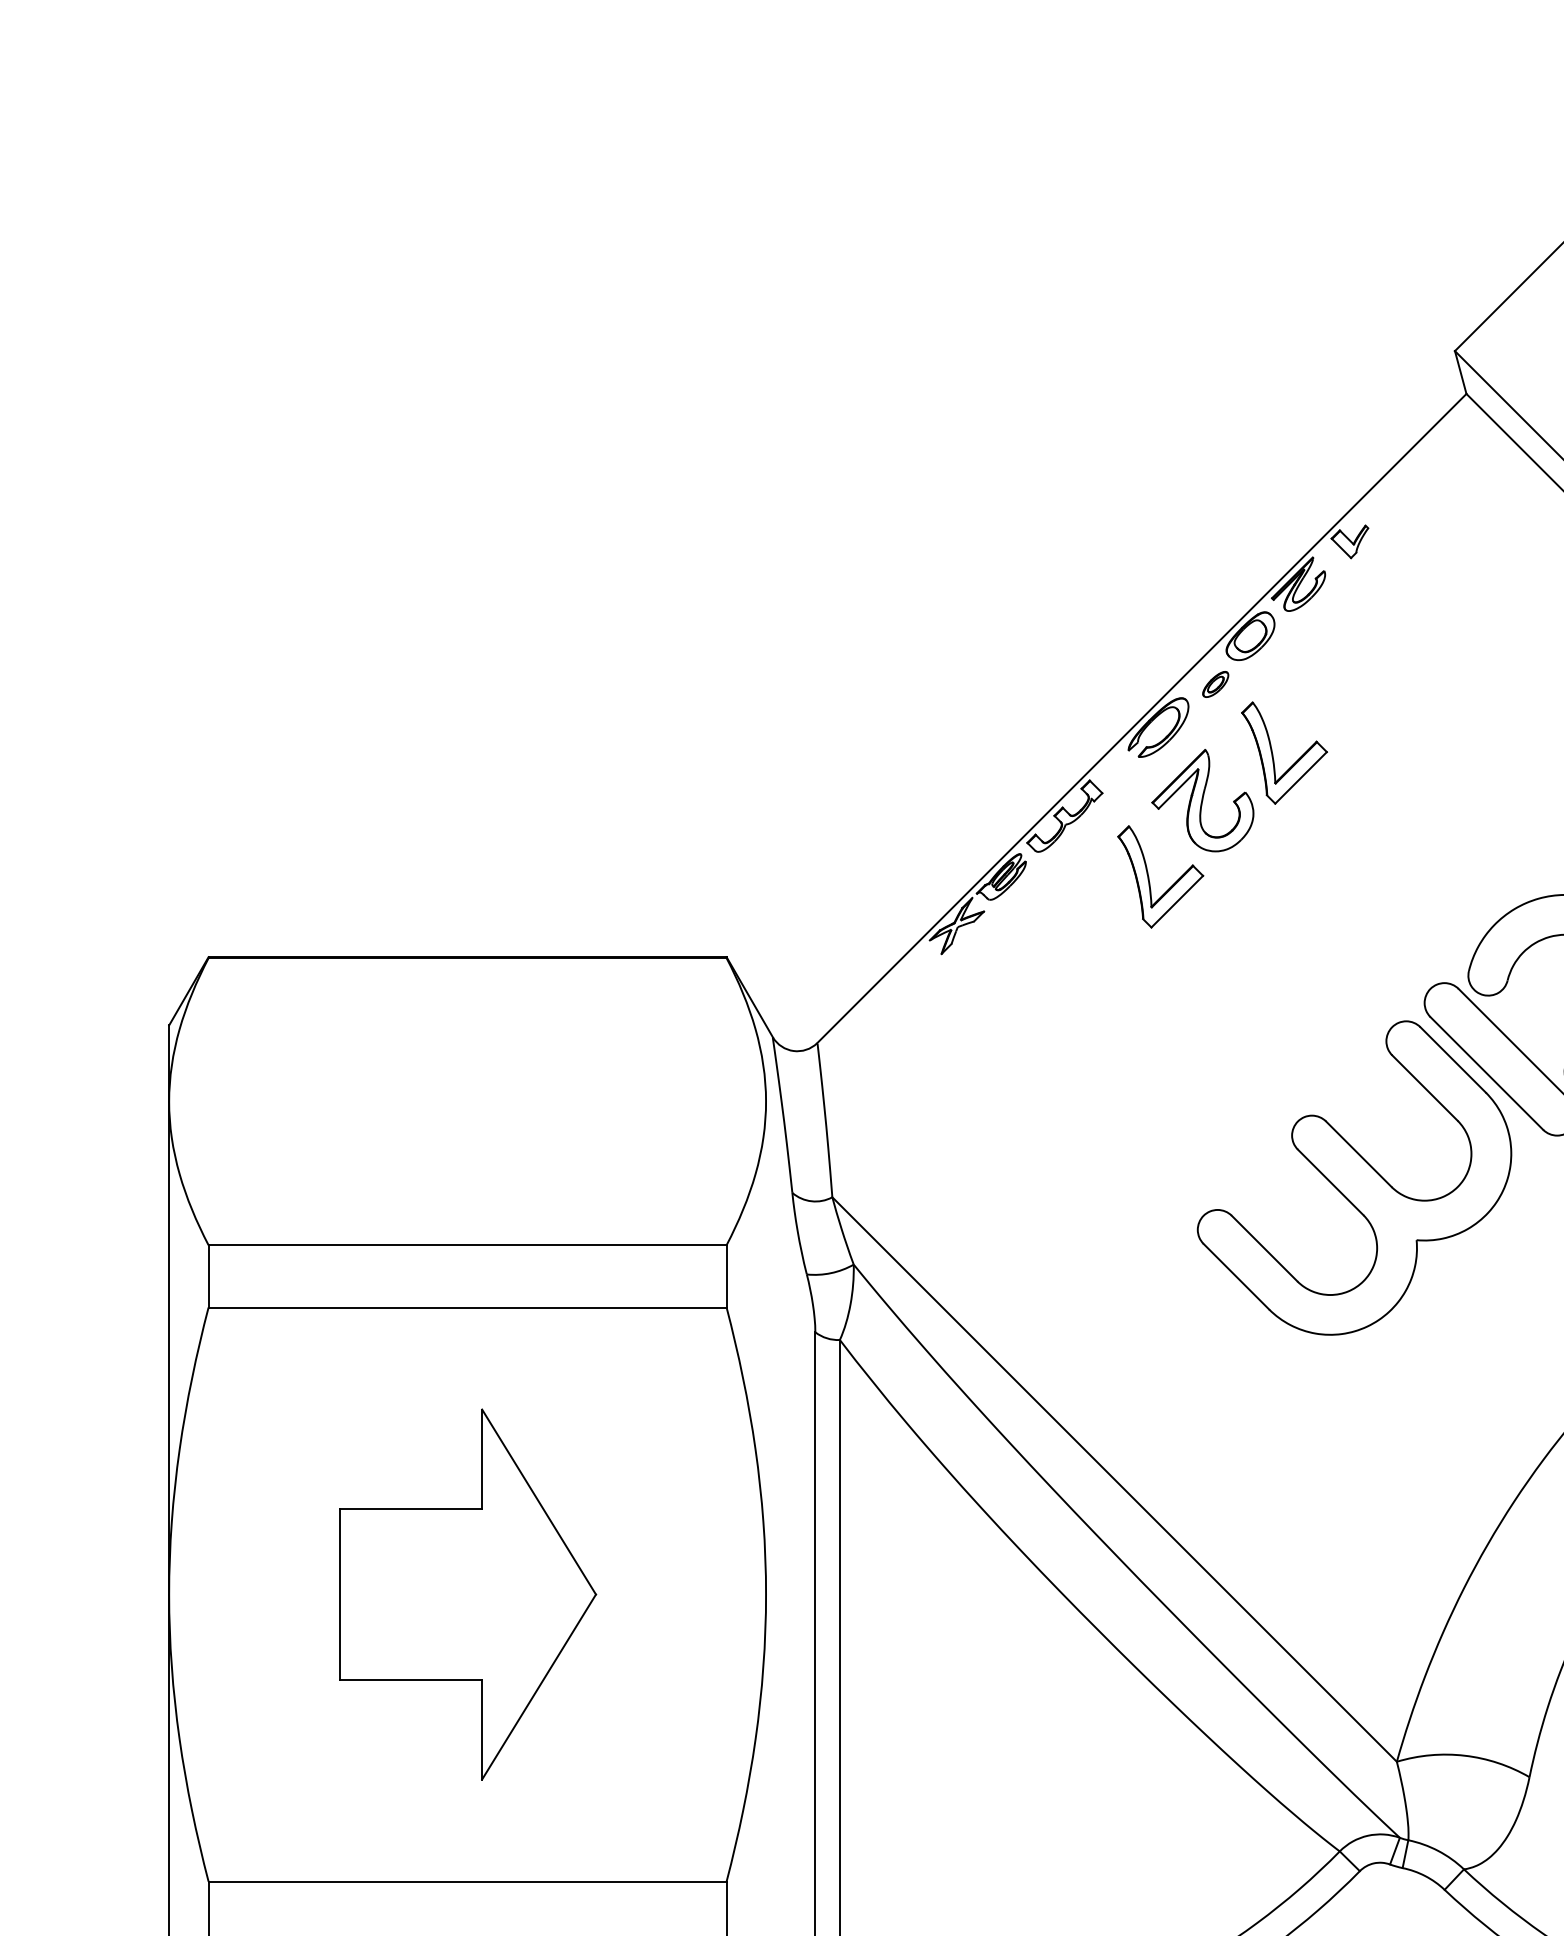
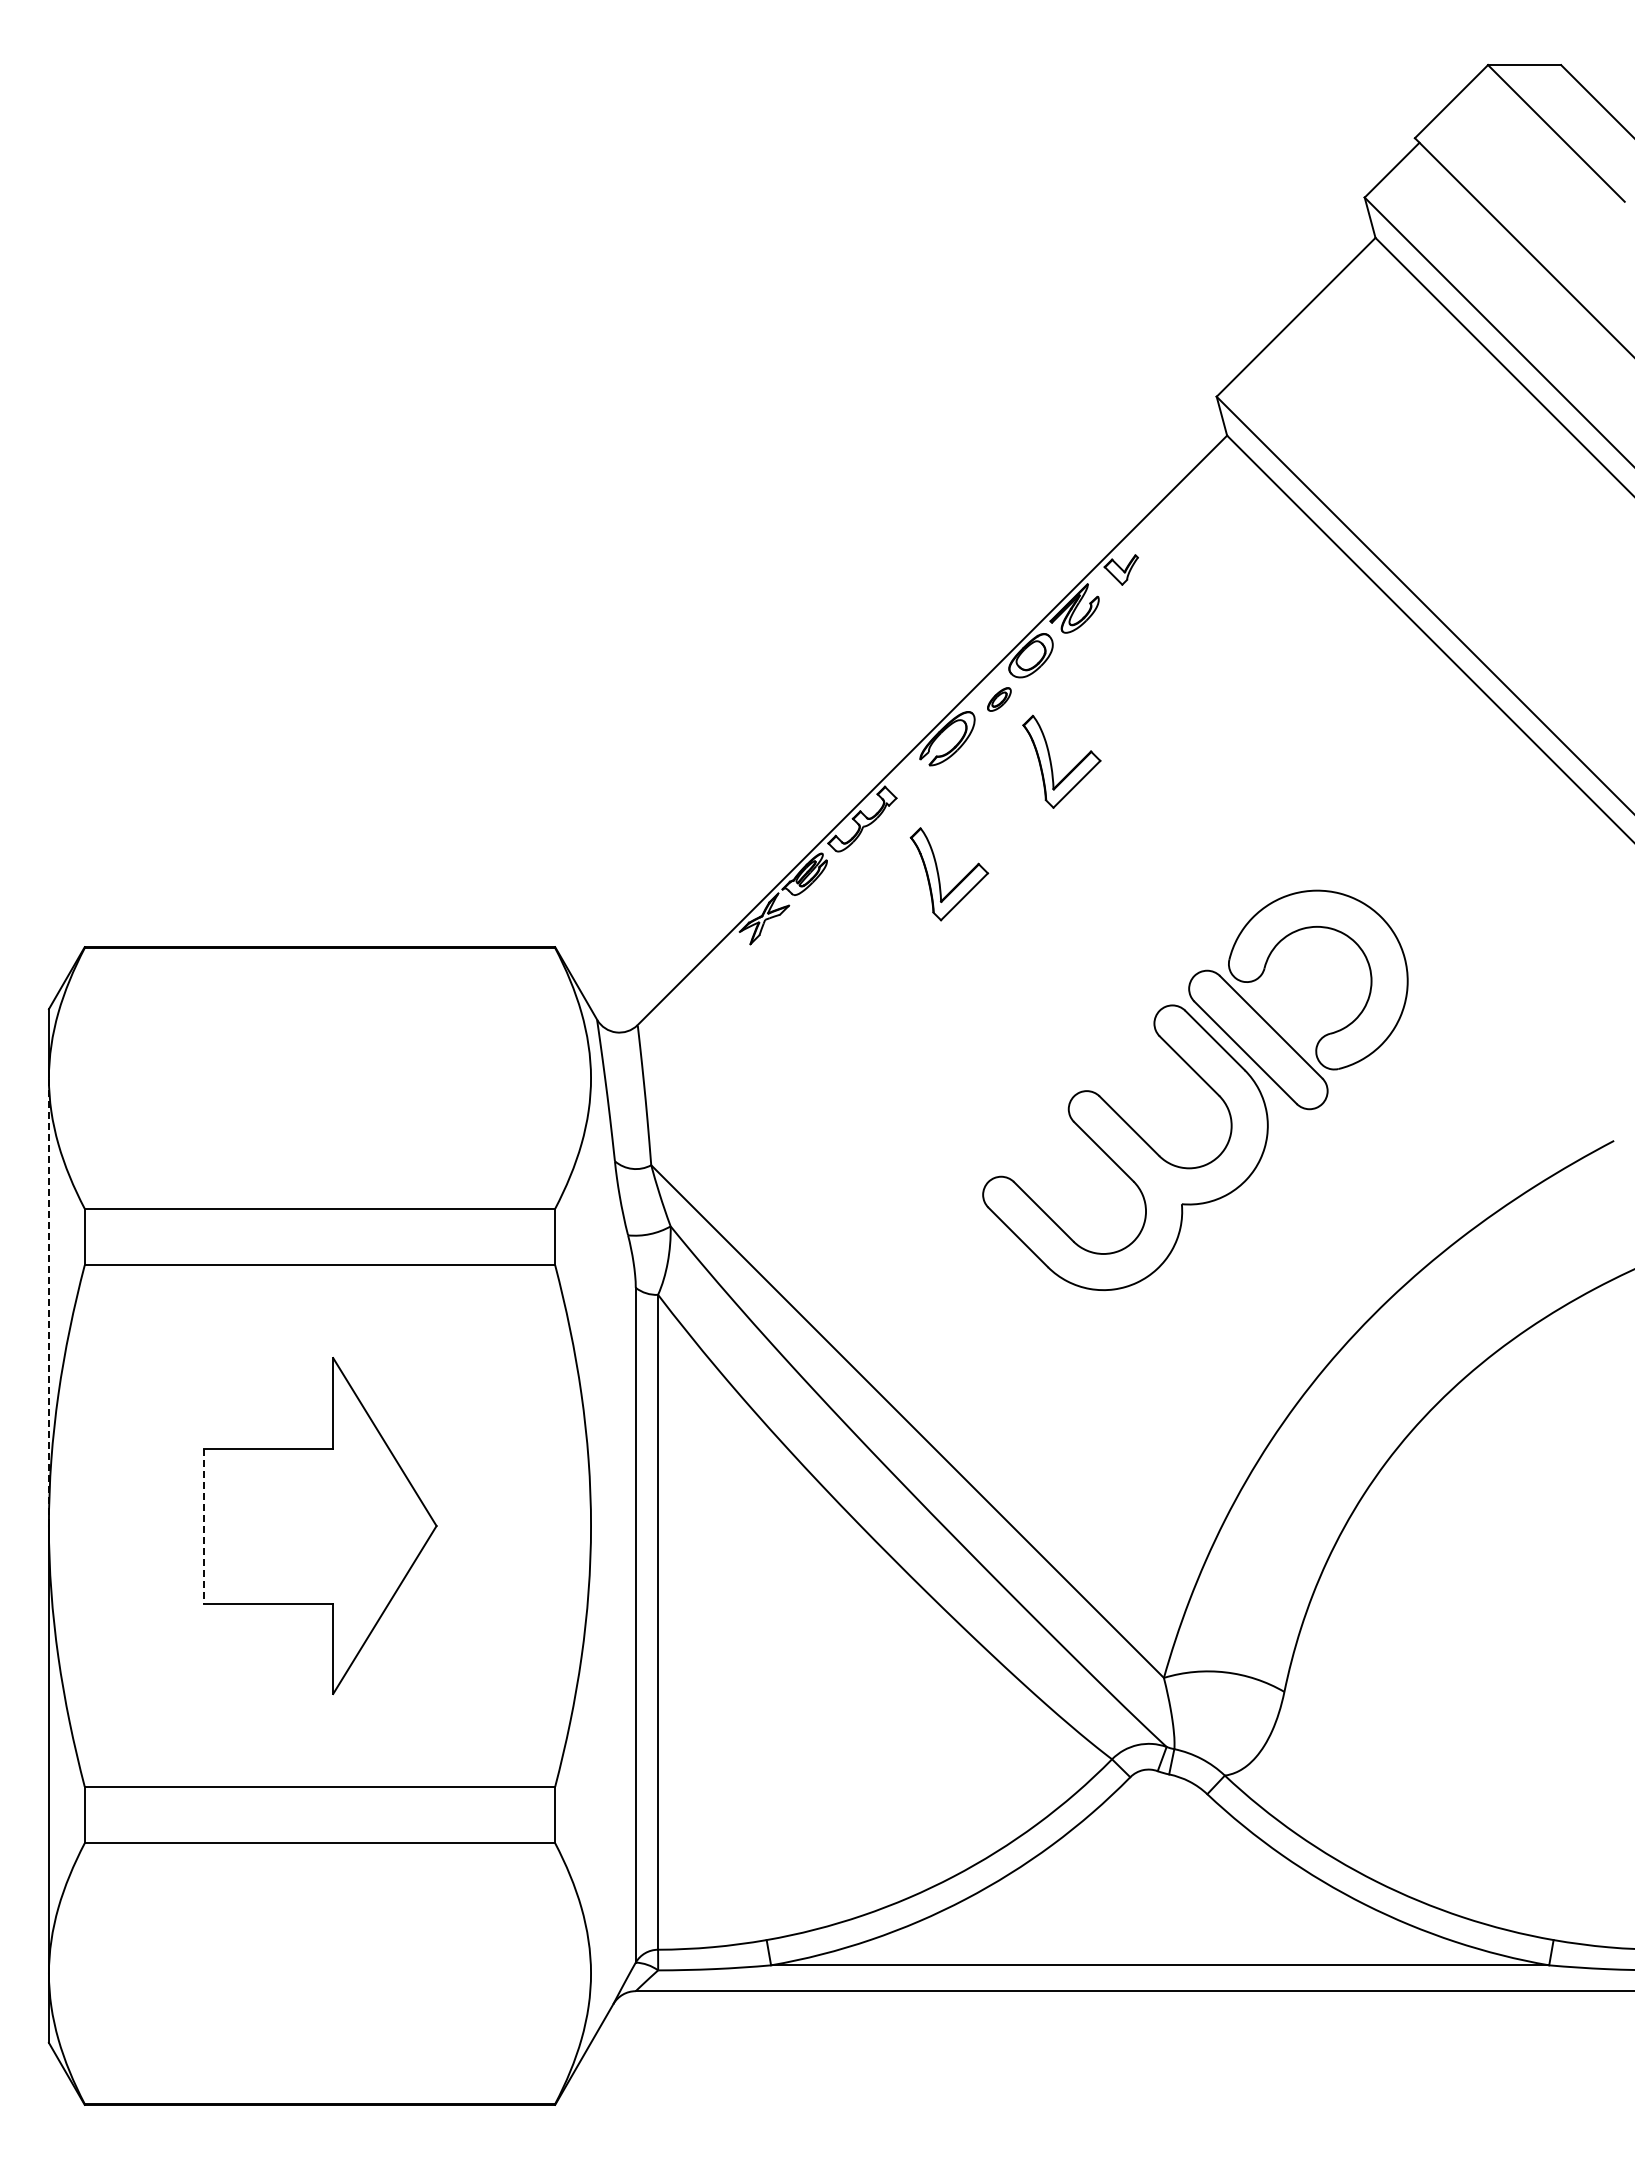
part: (1202, 800) -> (987, 804), removed
line: (168, 1348) -> (48, 1302), solid -> dashed
line: (339, 1595) -> (203, 1526), solid -> dashed

